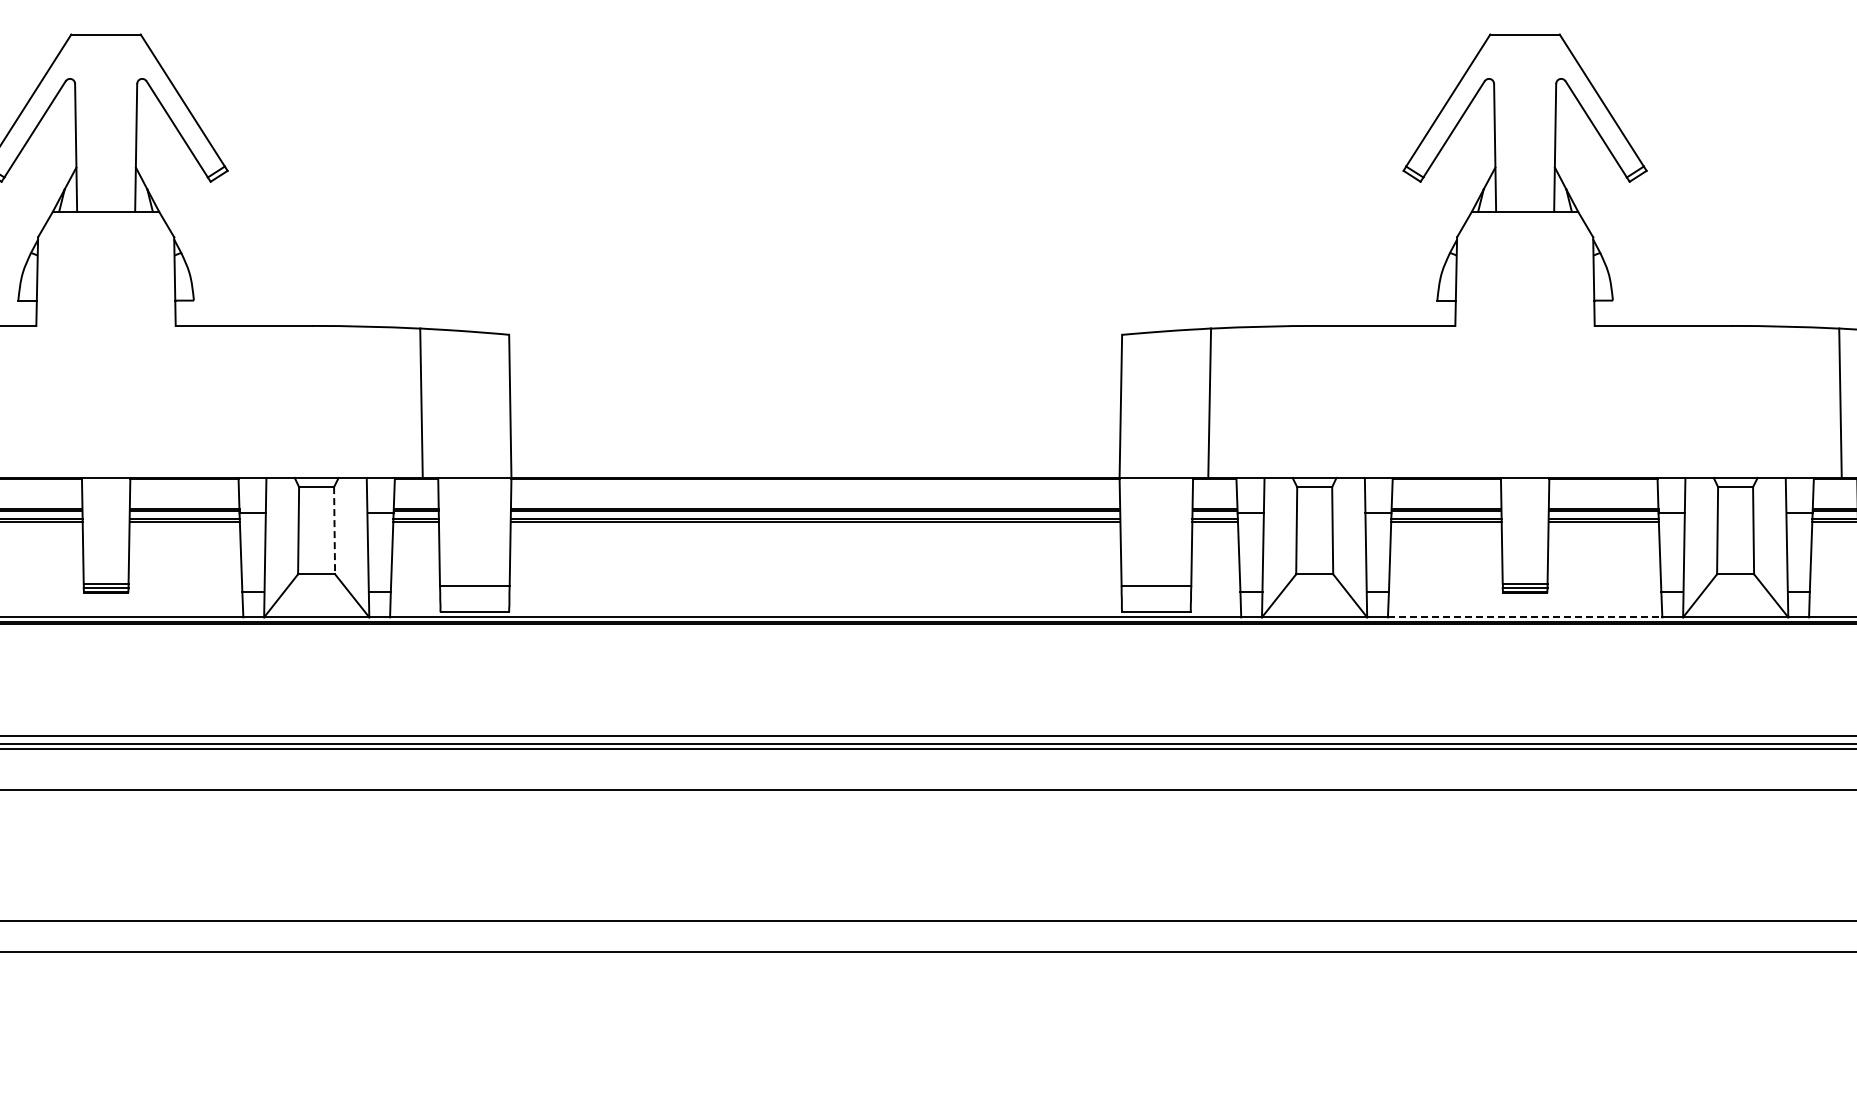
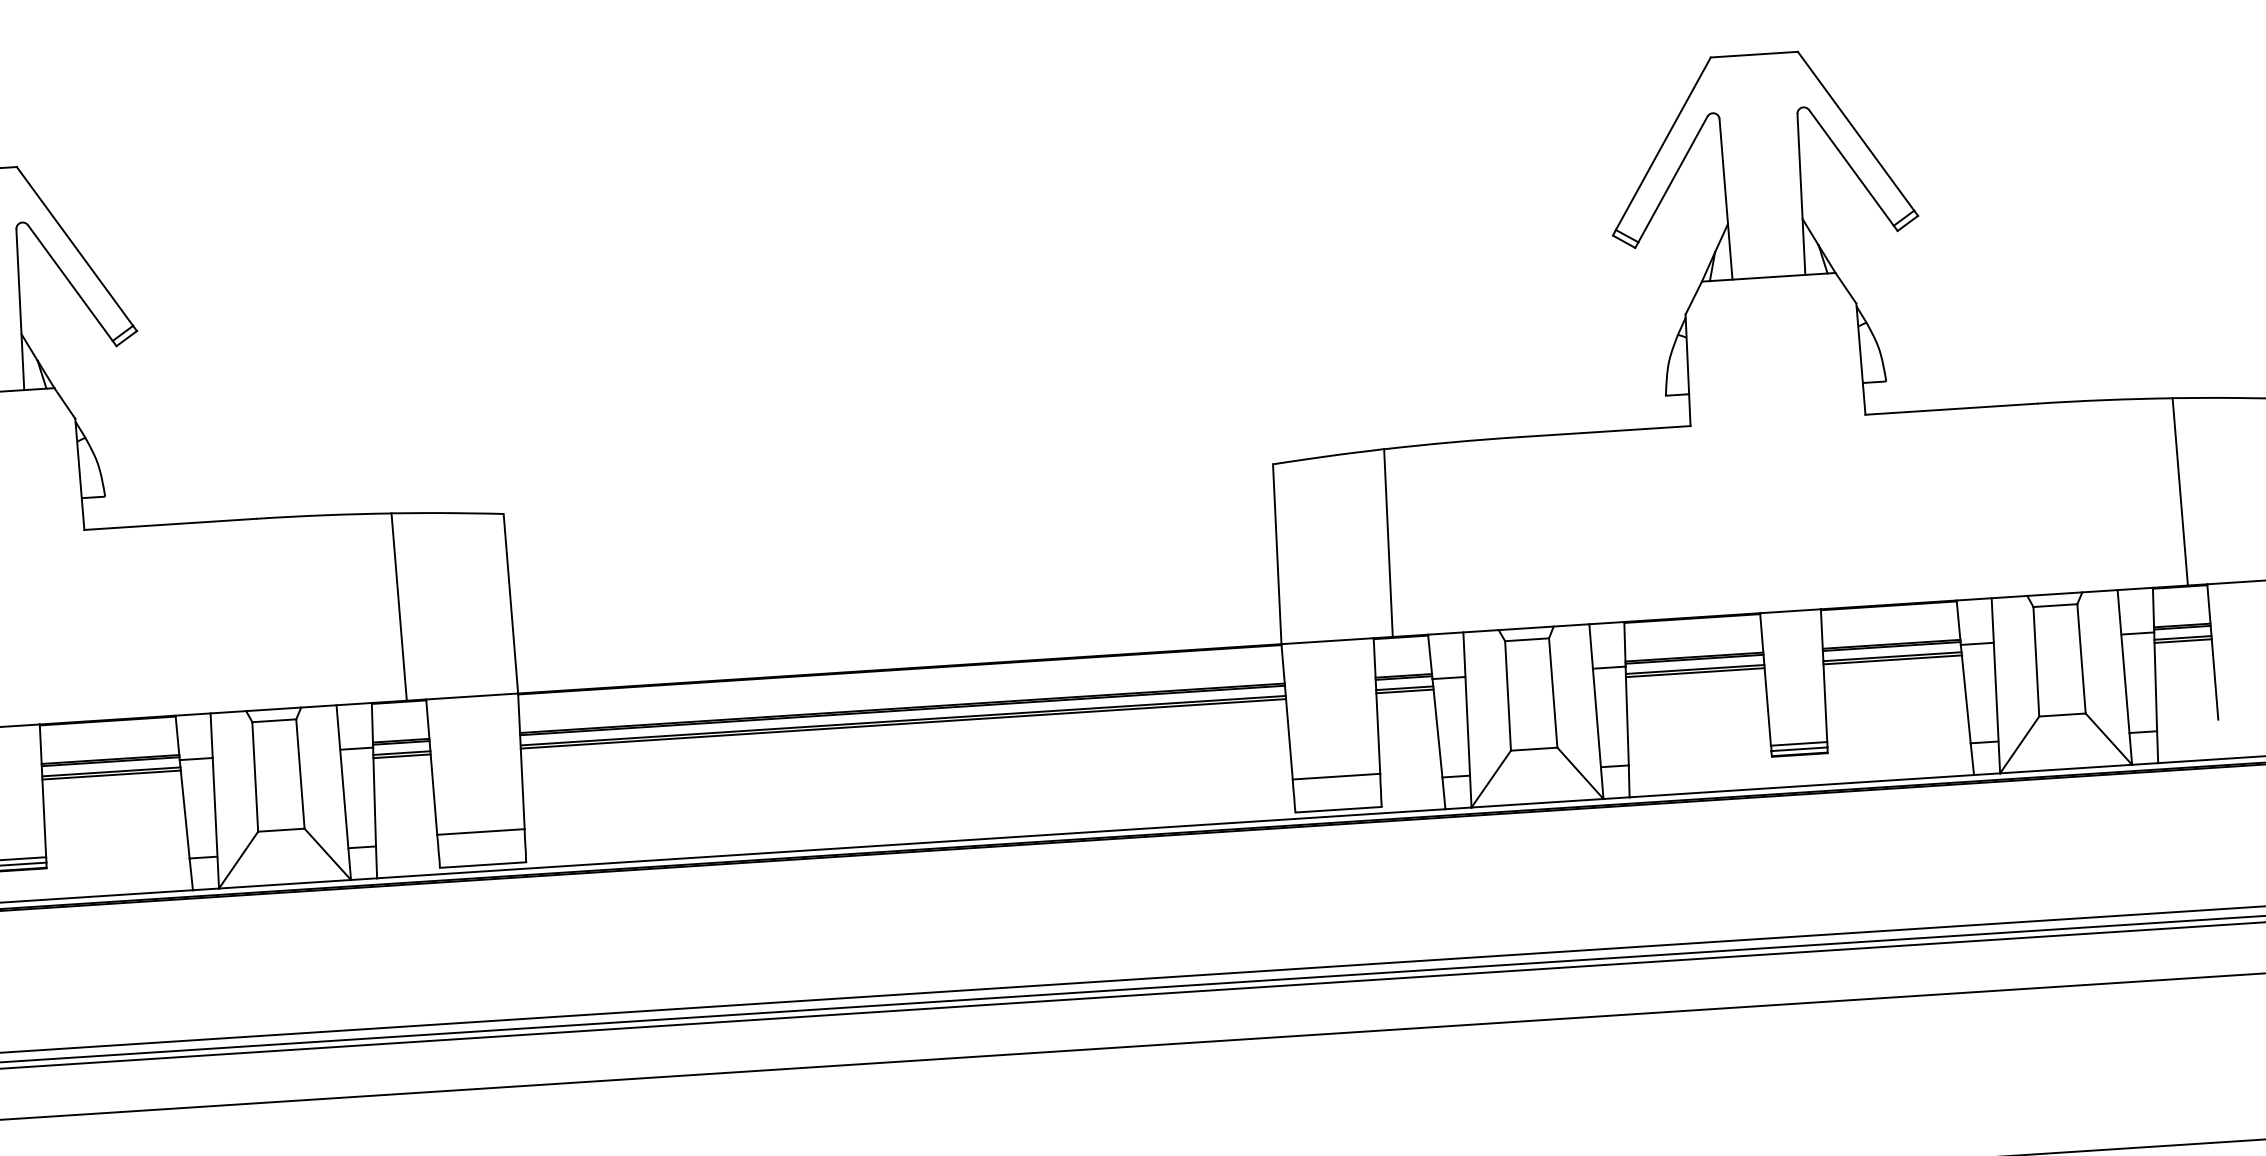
line: (334, 530) -> (300, 773), dashed -> solid
line: (1525, 617) -> (1802, 786), dashed -> solid

